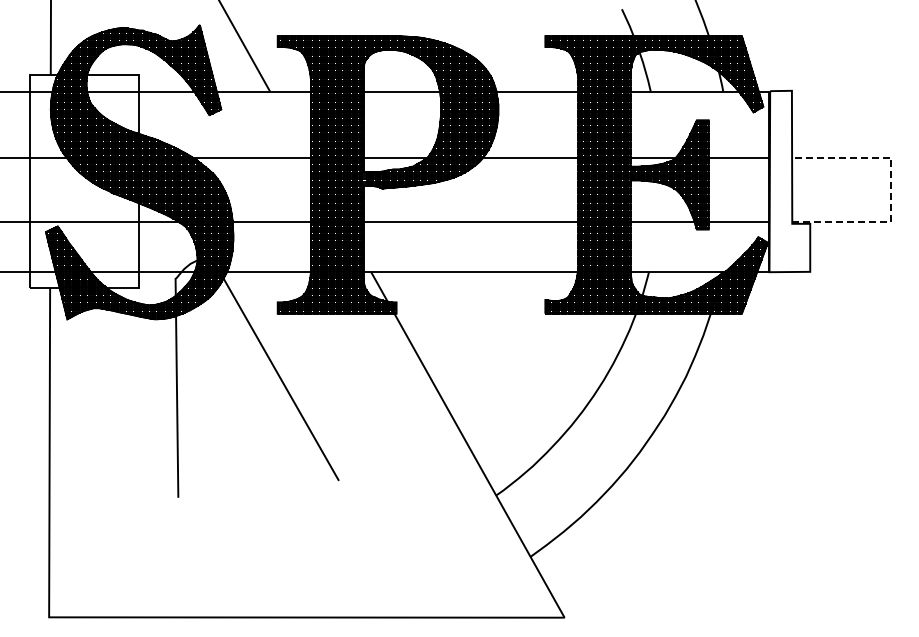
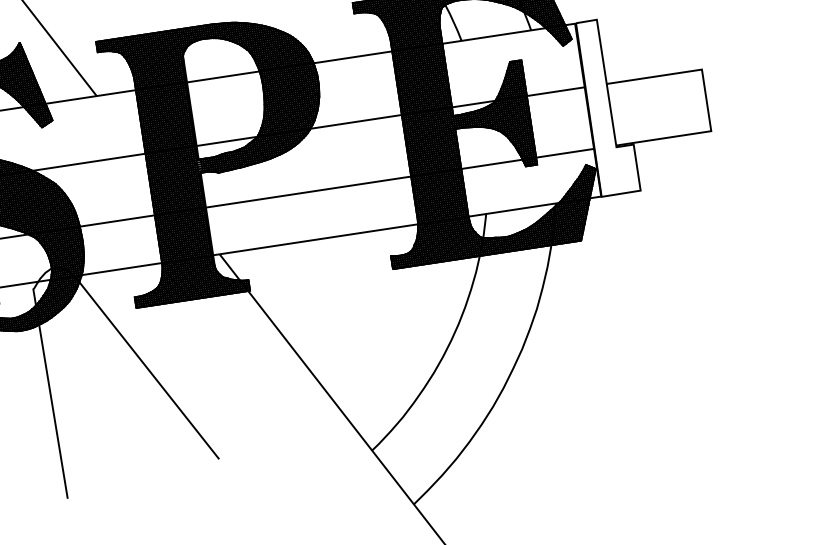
line: (891, 189) -> (706, 99), dashed -> solid

